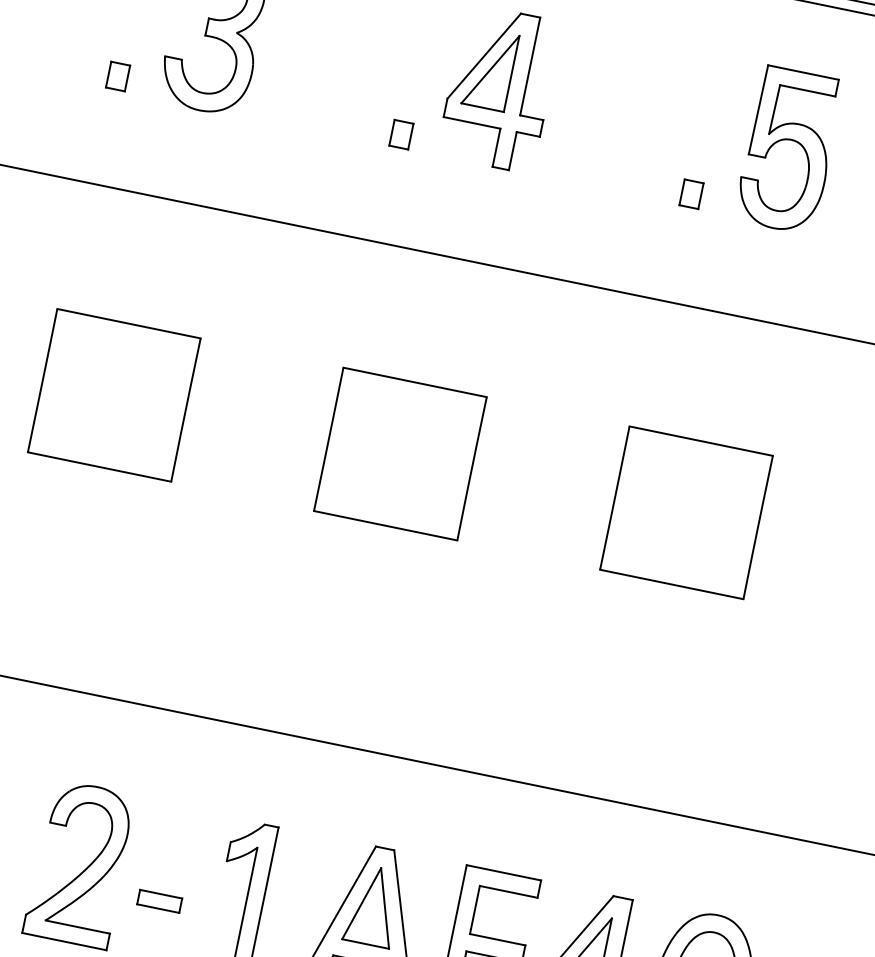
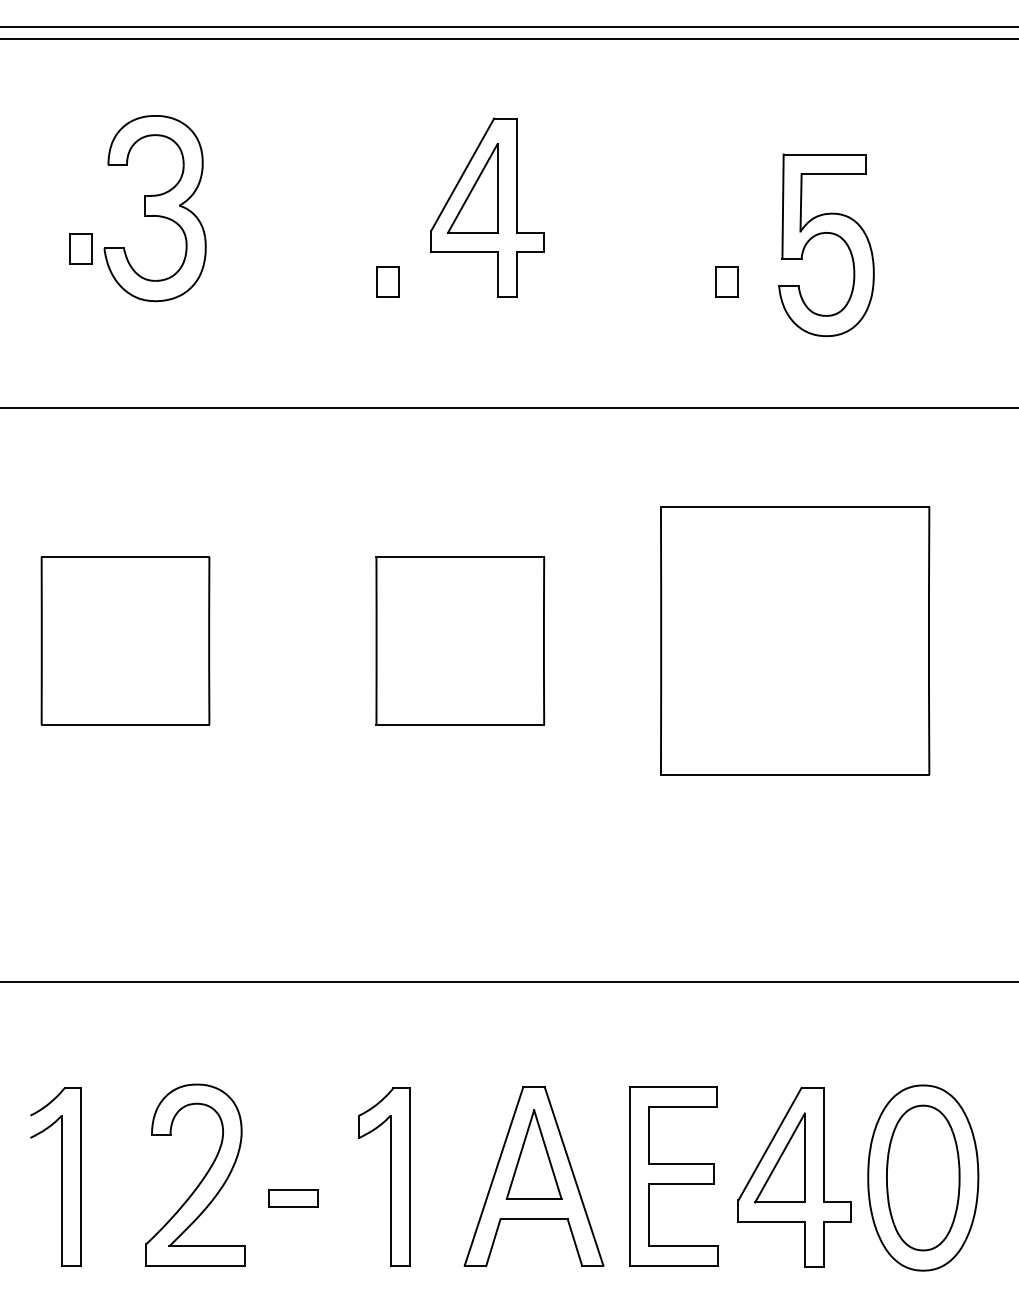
part: (117, 75) -> (80, 248), moved
part: (787, 140) -> (822, 234), moved
part: (686, 512) -> (794, 640), size x1.6

